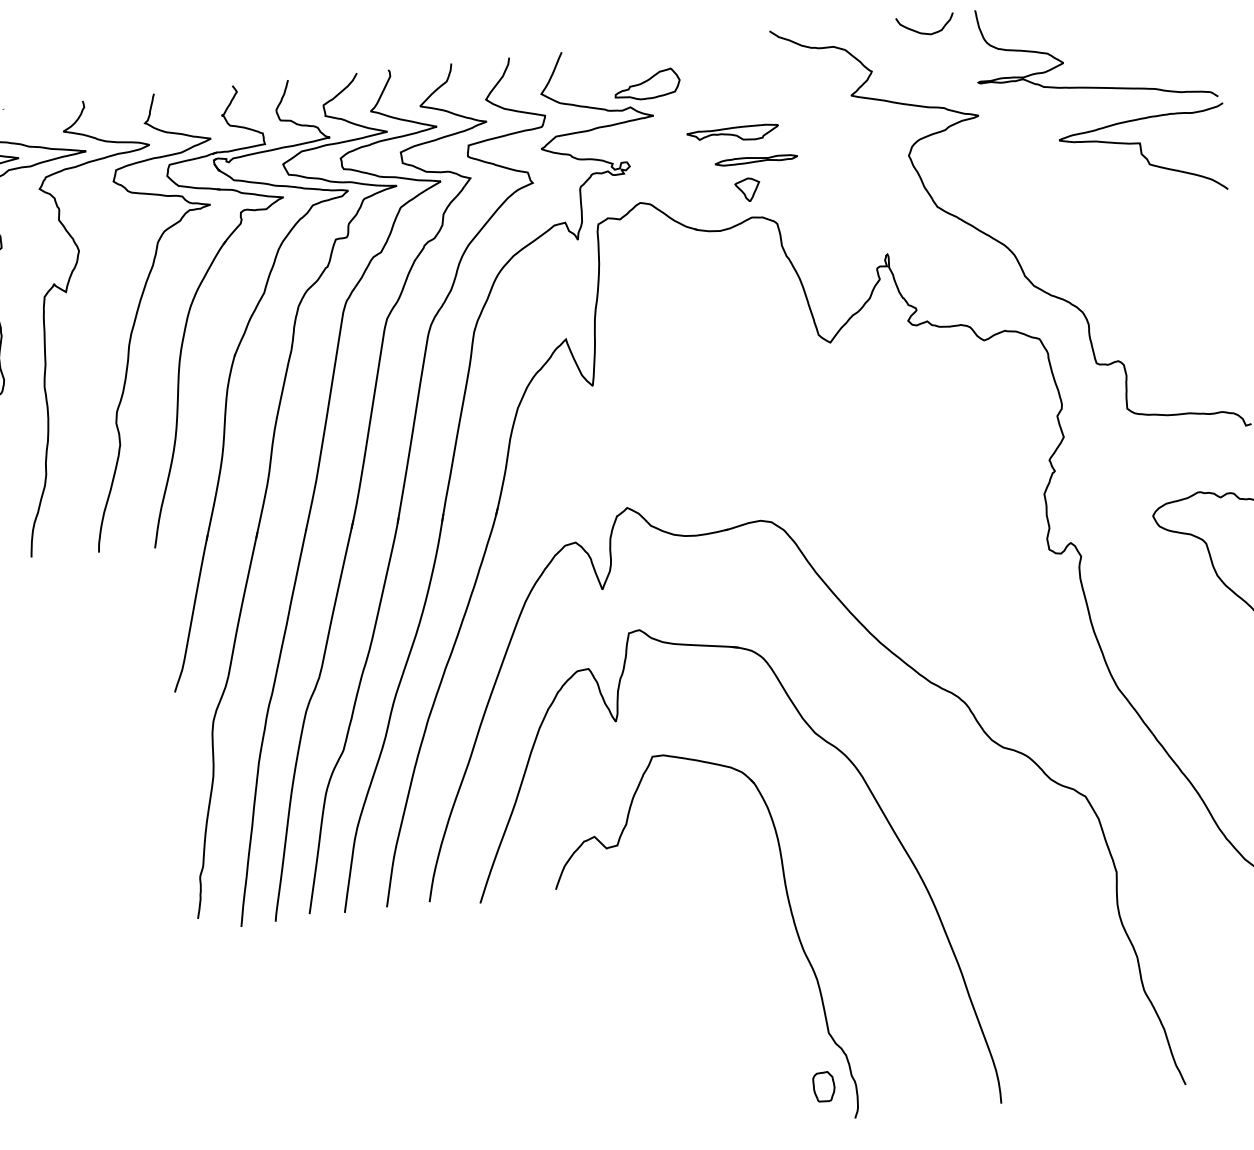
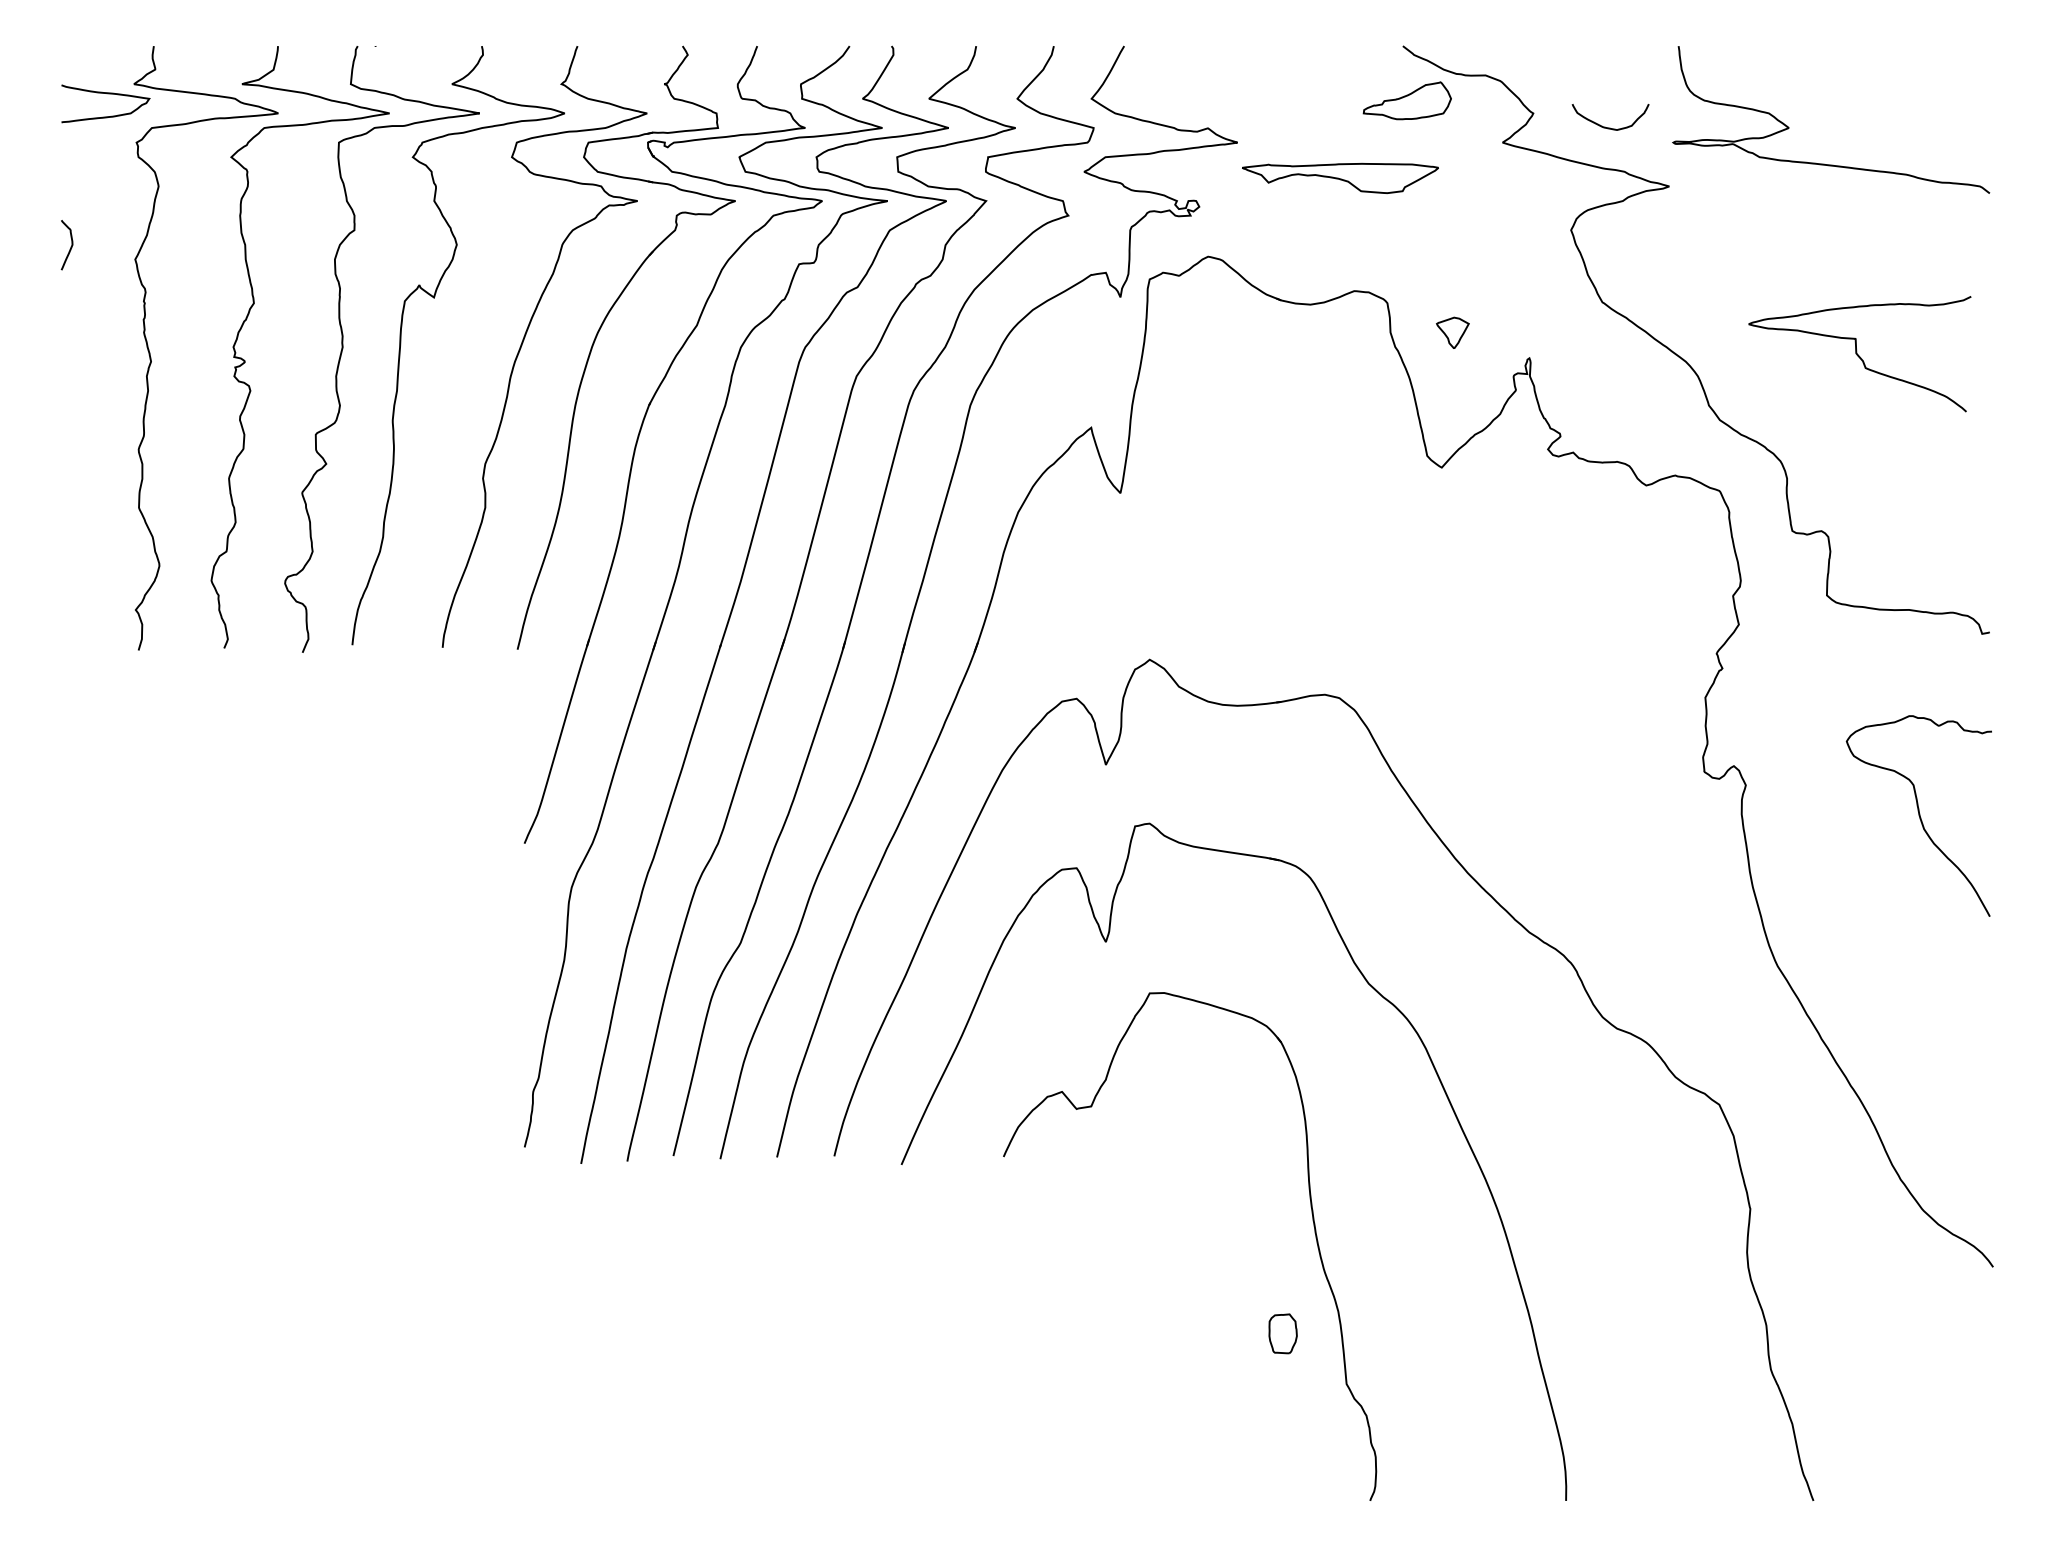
curve: (926, 32) -> (1610, 127), moved
part: (646, 84) -> (1406, 100), moved
part: (732, 134) -> (1340, 178), size x1.6
curve: (1143, 154) -> (1858, 354), moved
part: (755, 159) -> (1367, 214), removed
part: (747, 189) -> (1452, 332), moved
part: (823, 1086) -> (1282, 1333), moved

